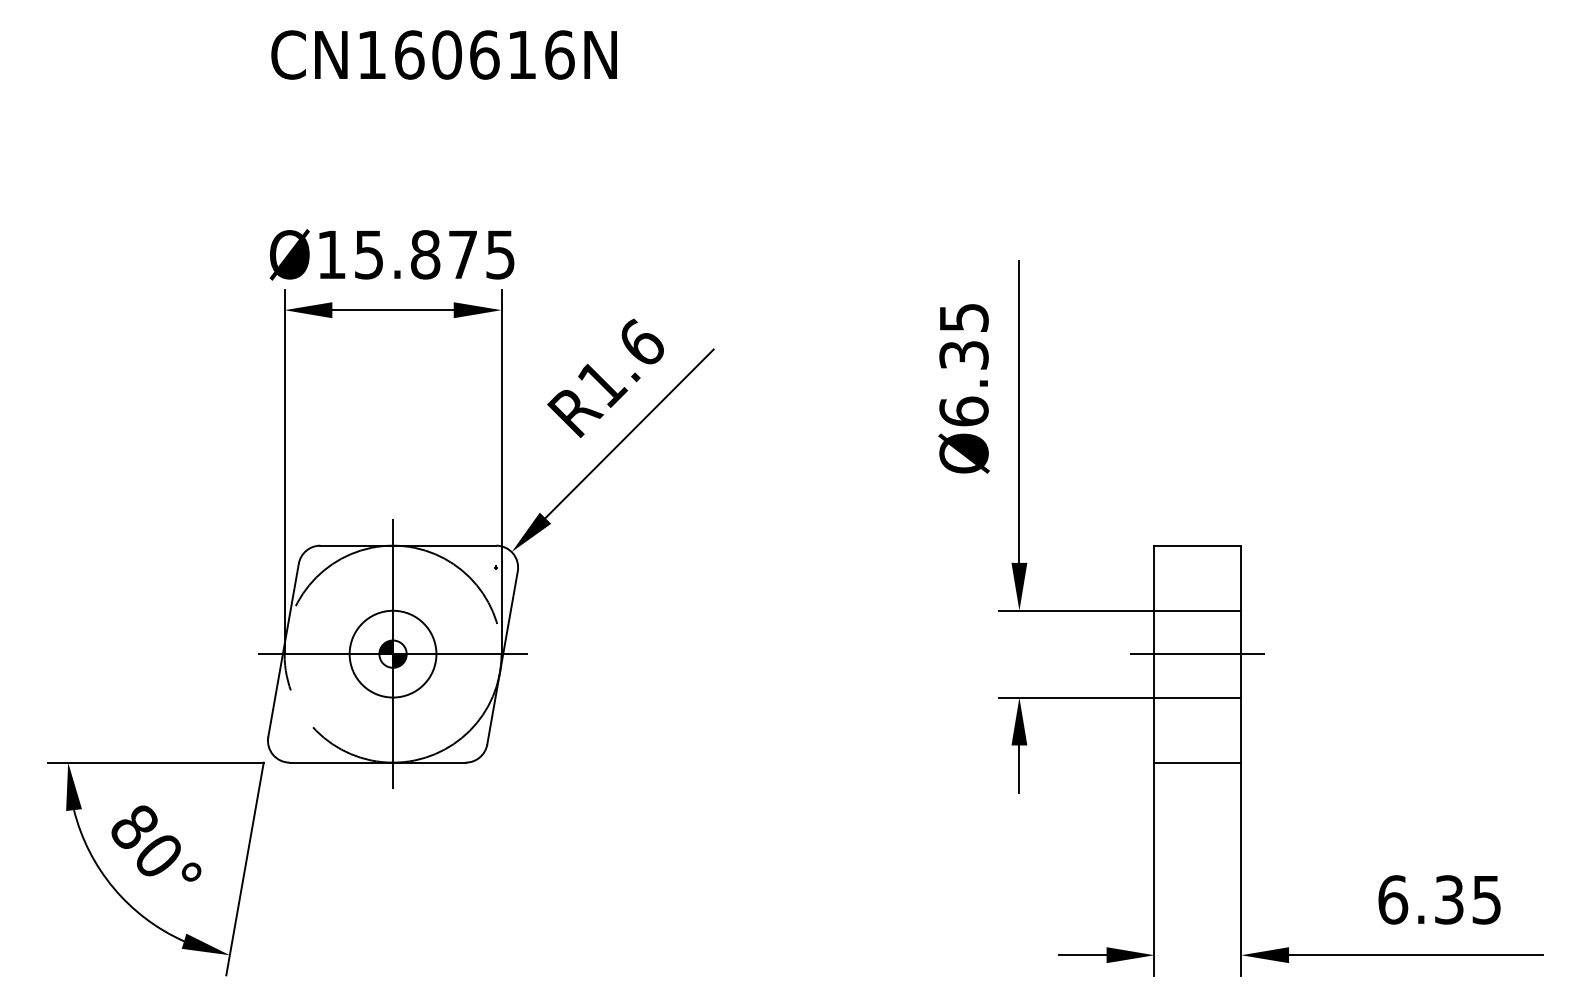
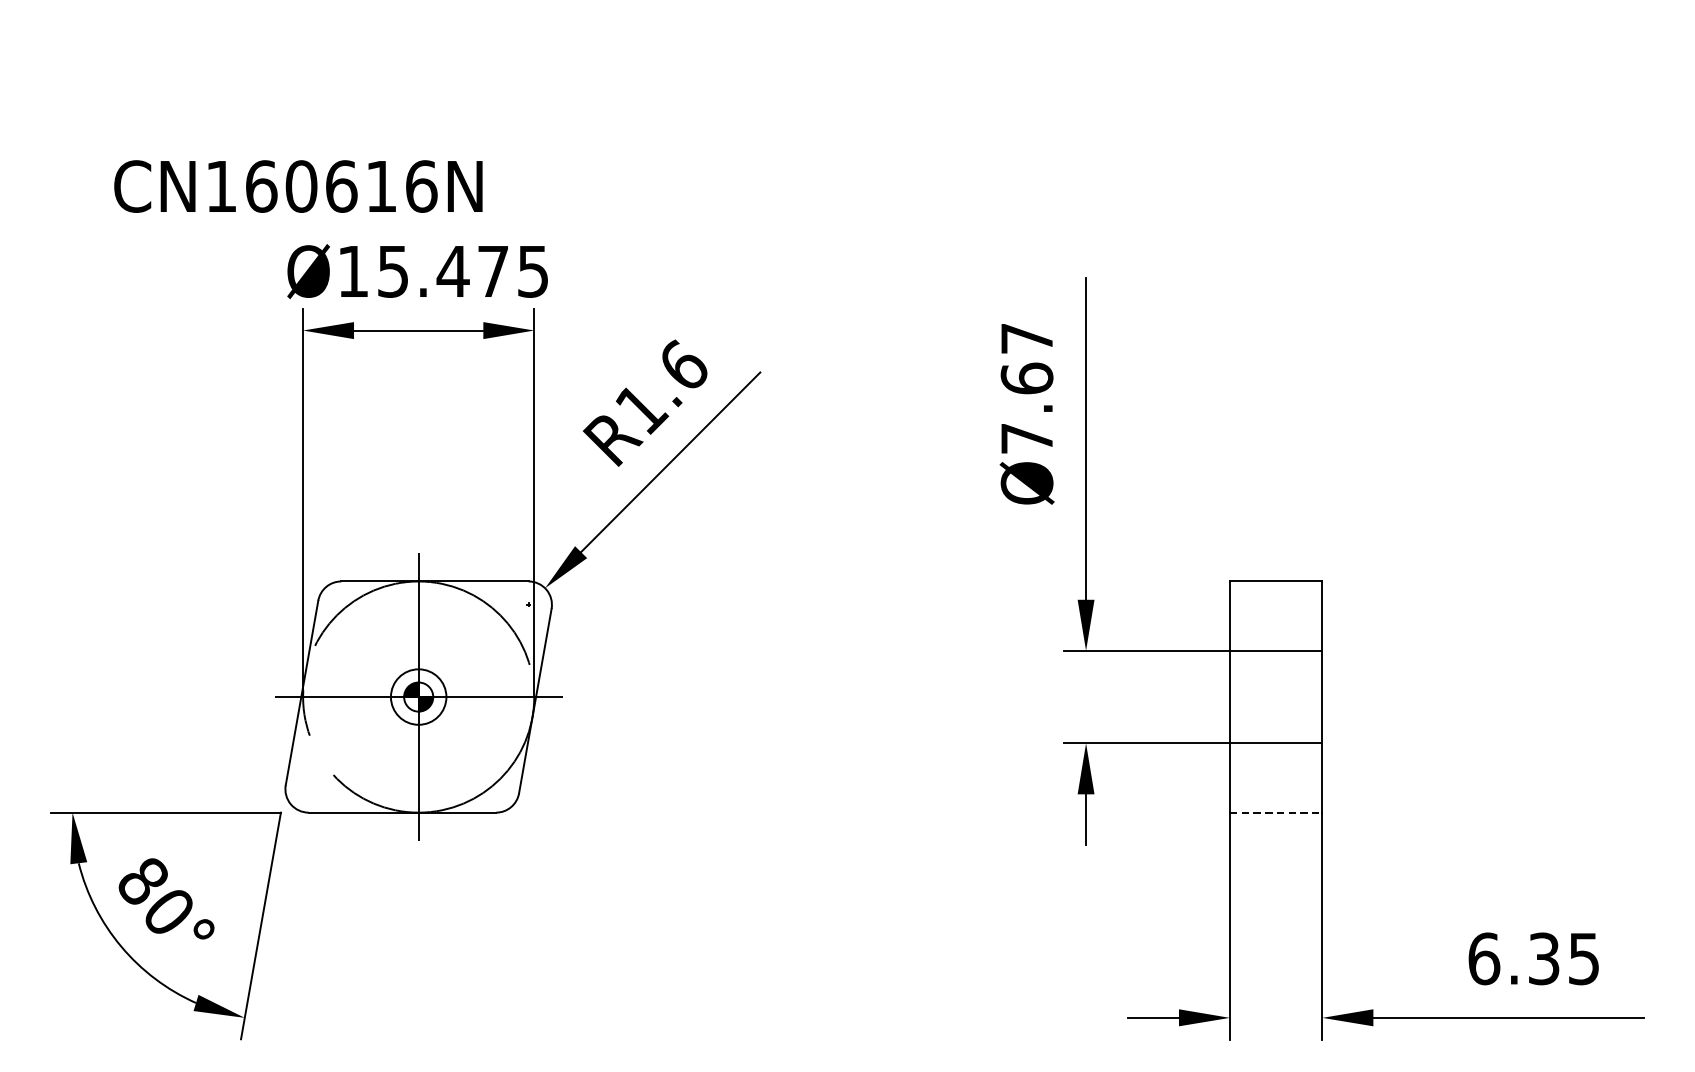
text: (443, 54) -> (297, 185), moved
text: (425, 254) -> (453, 271), Ø15.875 -> Ø15.475
text: (963, 365) -> (1026, 389), Ø6.35 -> Ø7.67
circle: (392, 653) -> (418, 696), size x0.6
line: (1197, 654) -> (1275, 697), removed
line: (1198, 762) -> (1276, 812), solid -> dashed

